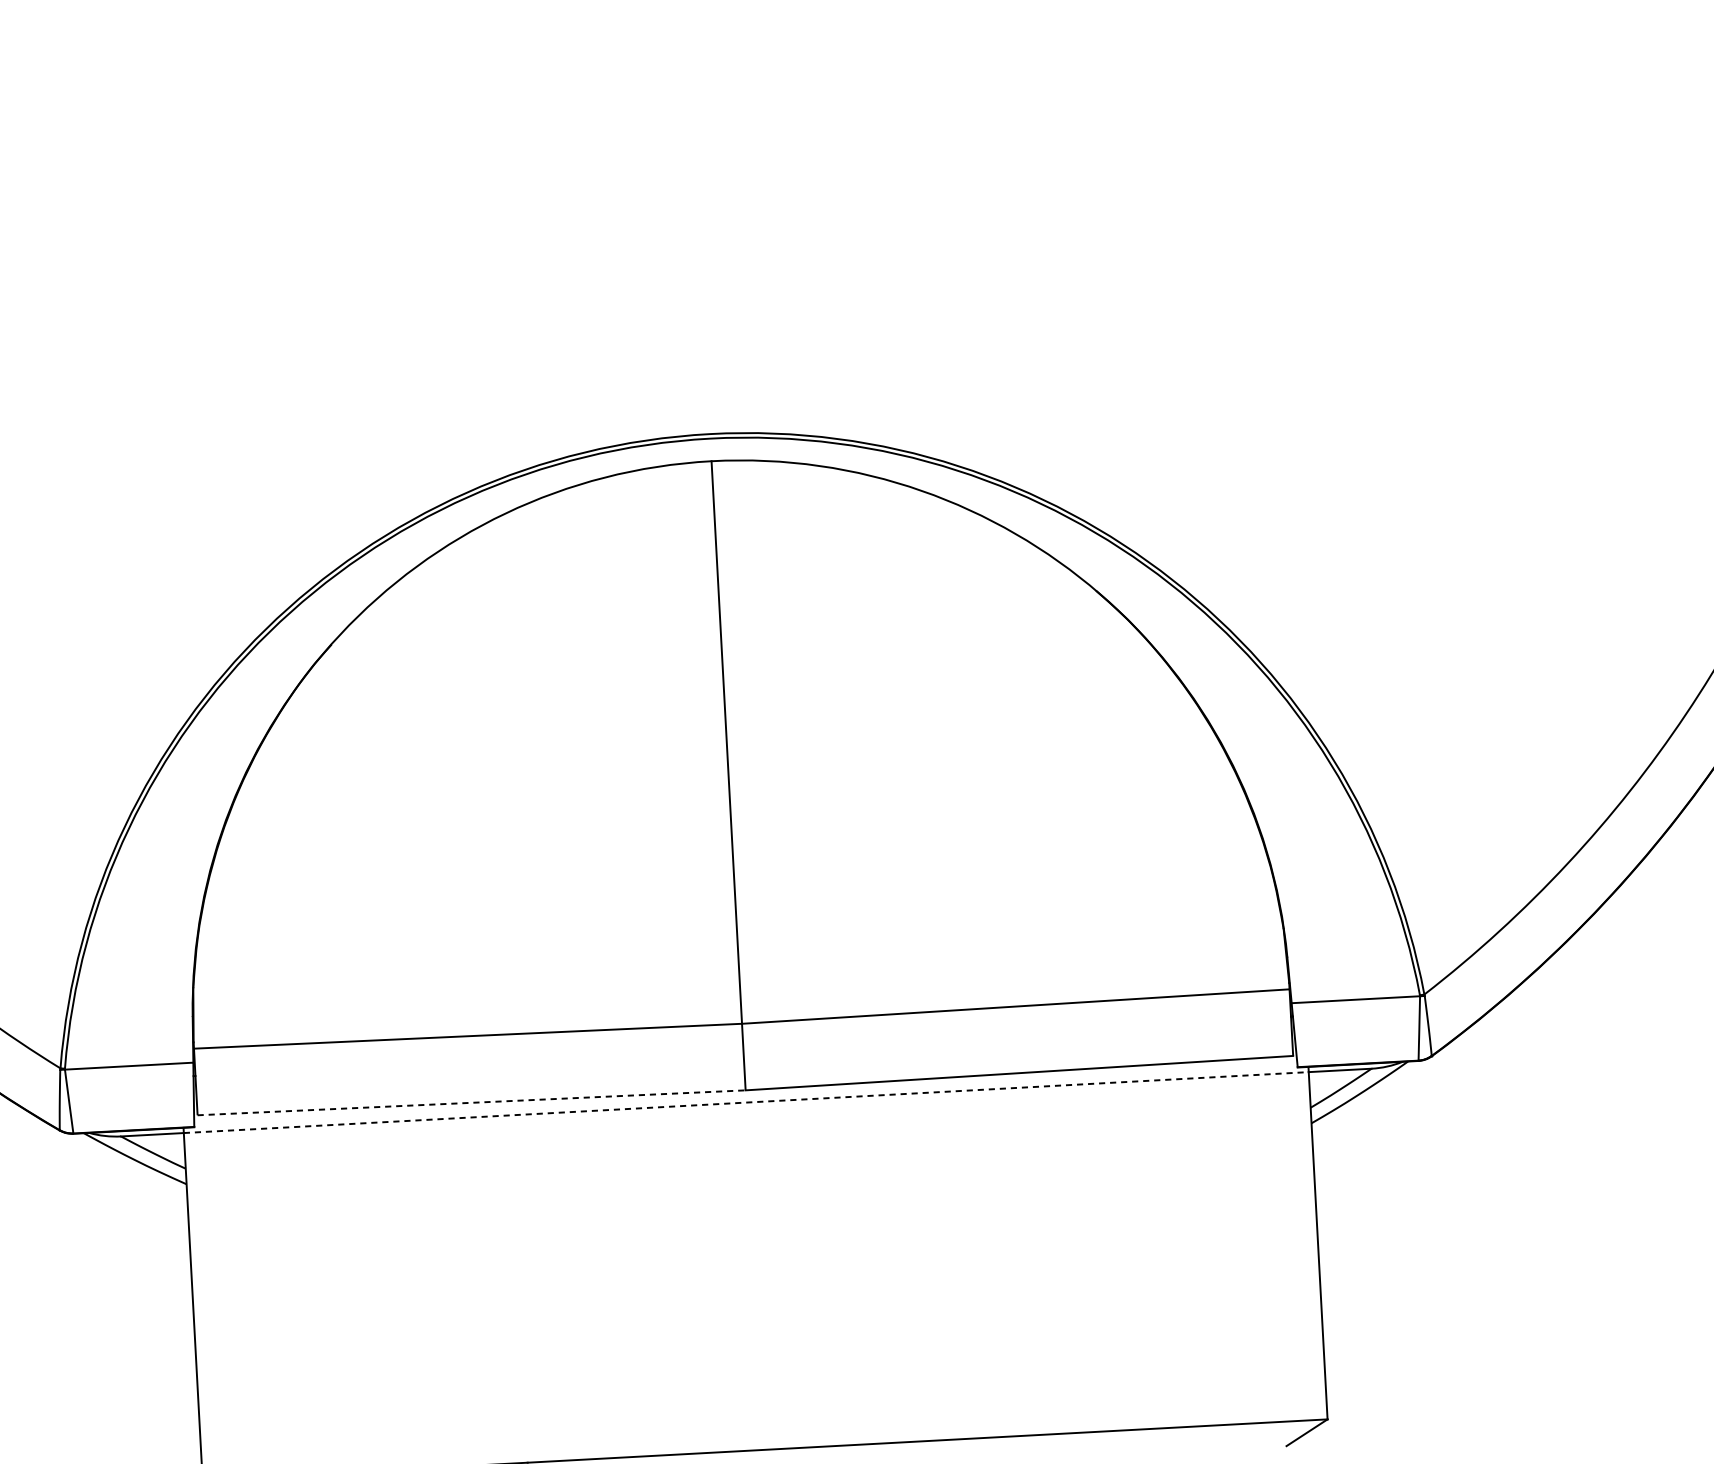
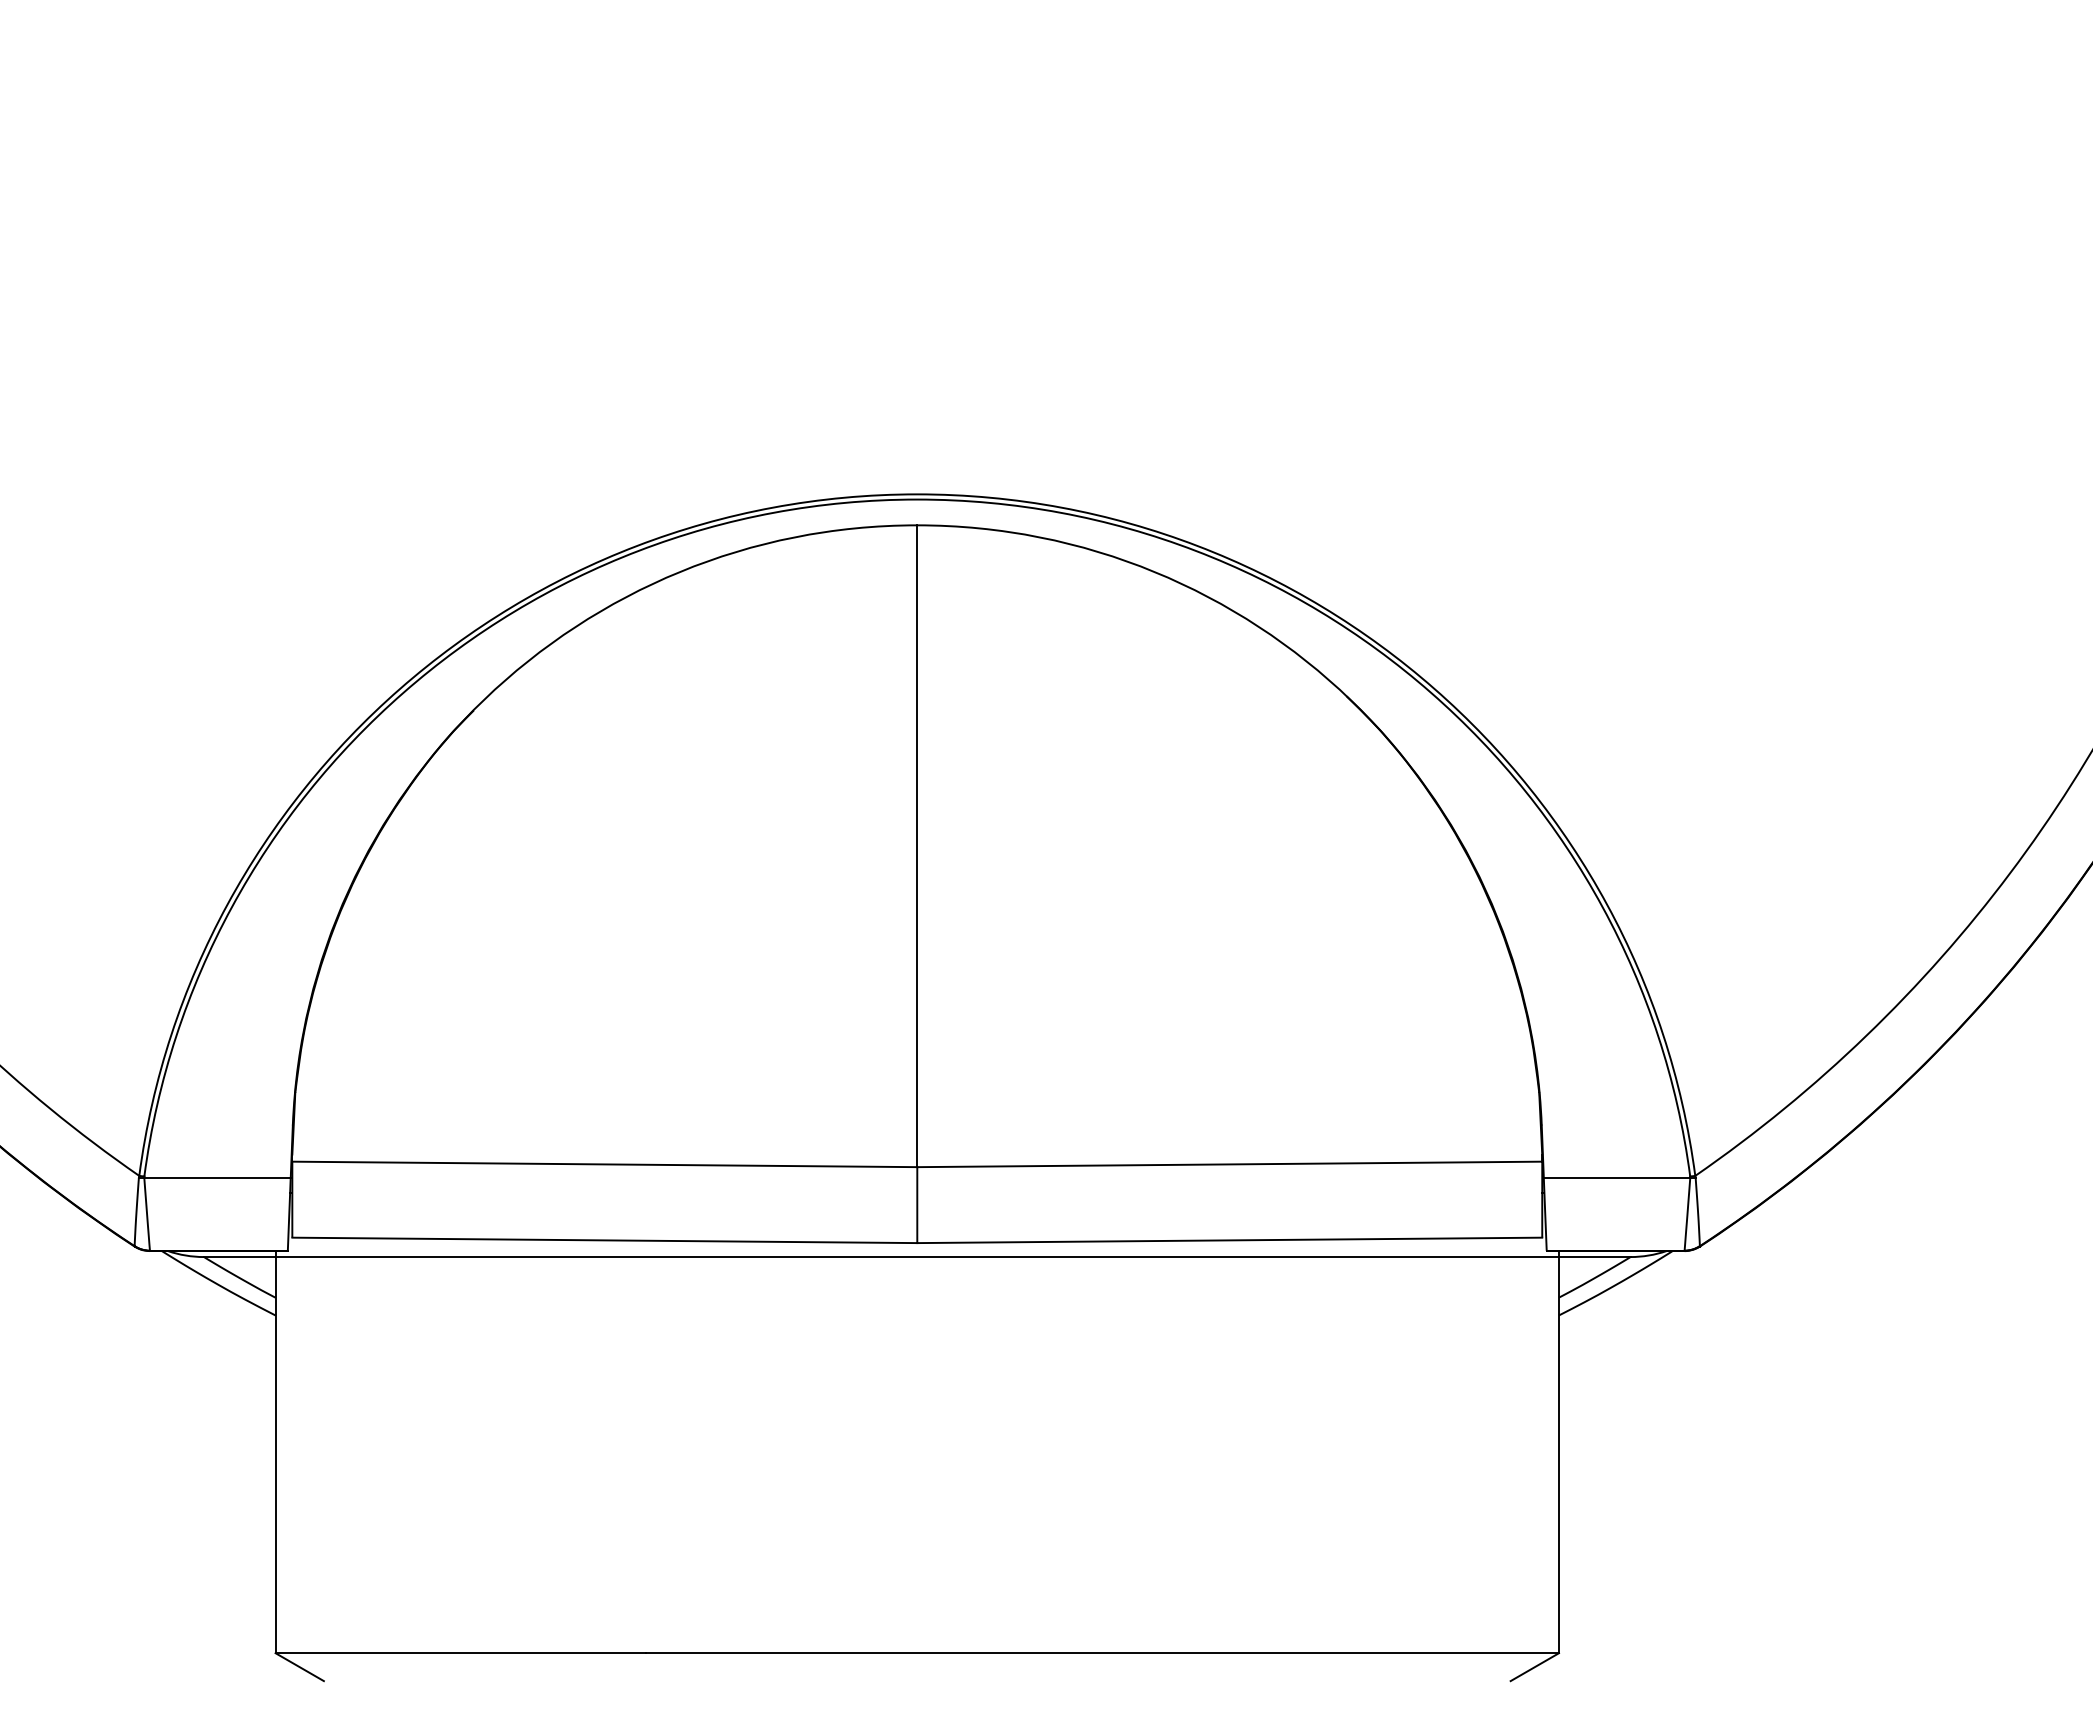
line: (472, 1102) -> (605, 1240), dashed -> solid
line: (746, 1102) -> (917, 1257), dashed -> solid

